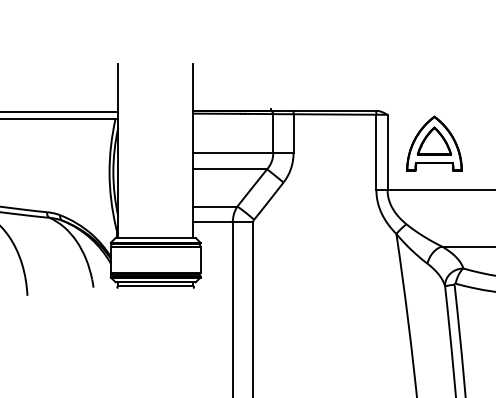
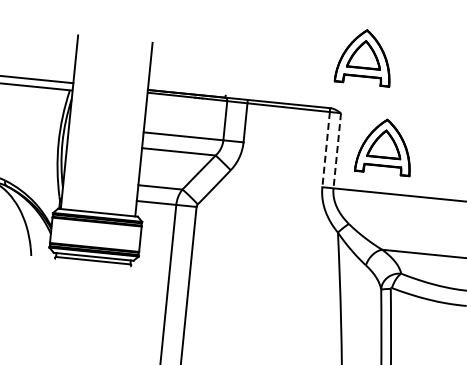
part: (405, 56) -> (364, 56), added
line: (376, 152) -> (326, 149), solid -> dashed
line: (387, 152) -> (337, 150), solid -> dashed

